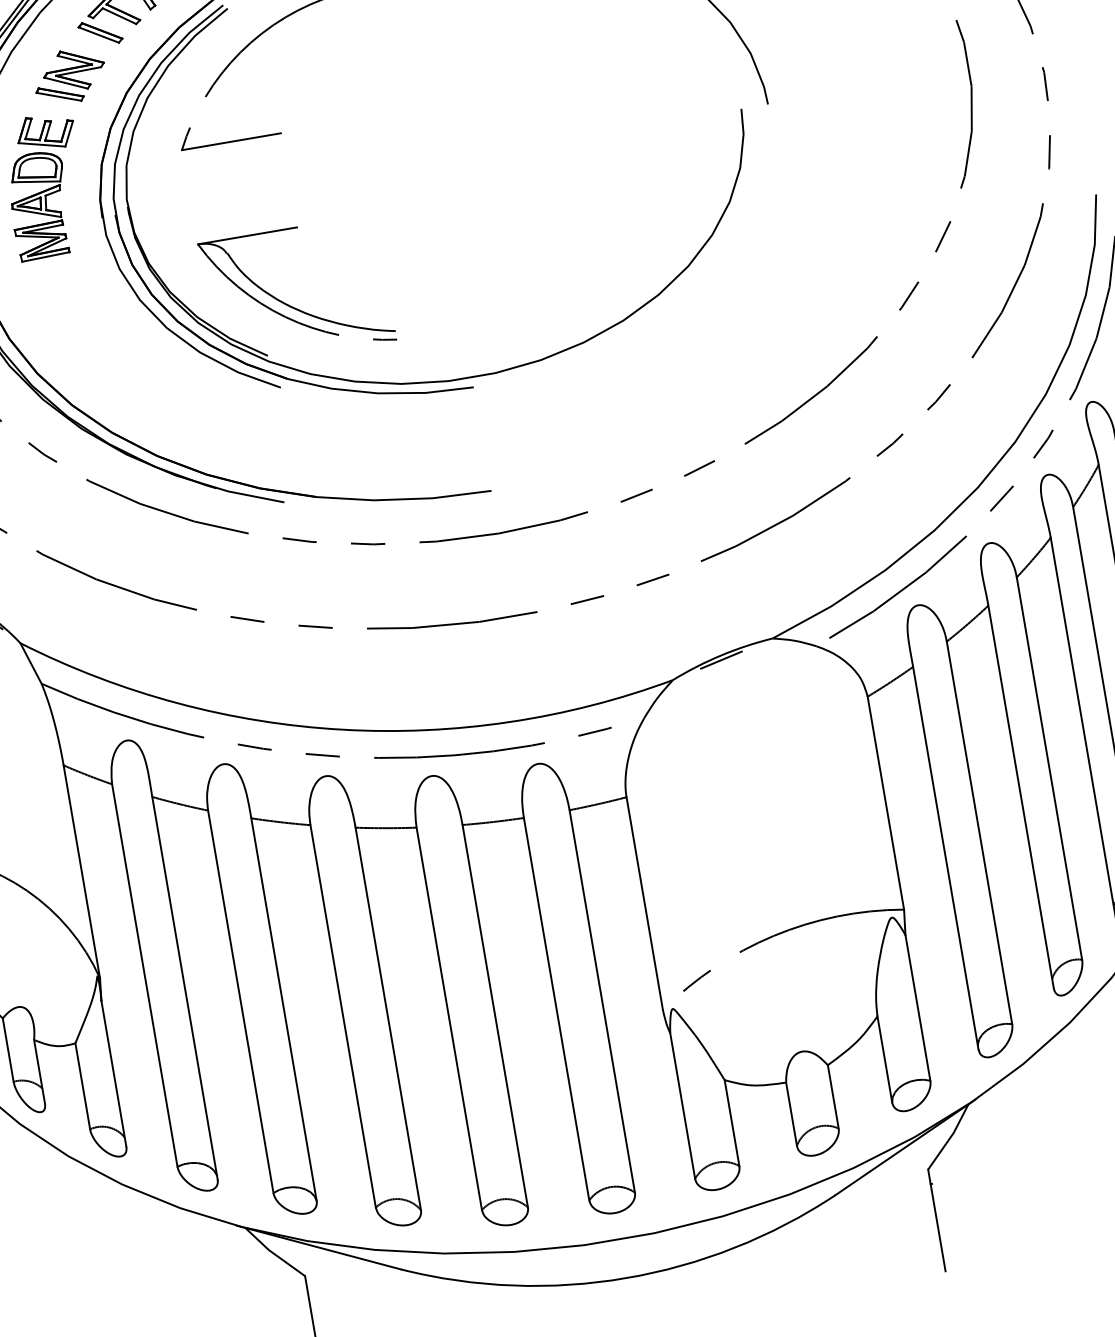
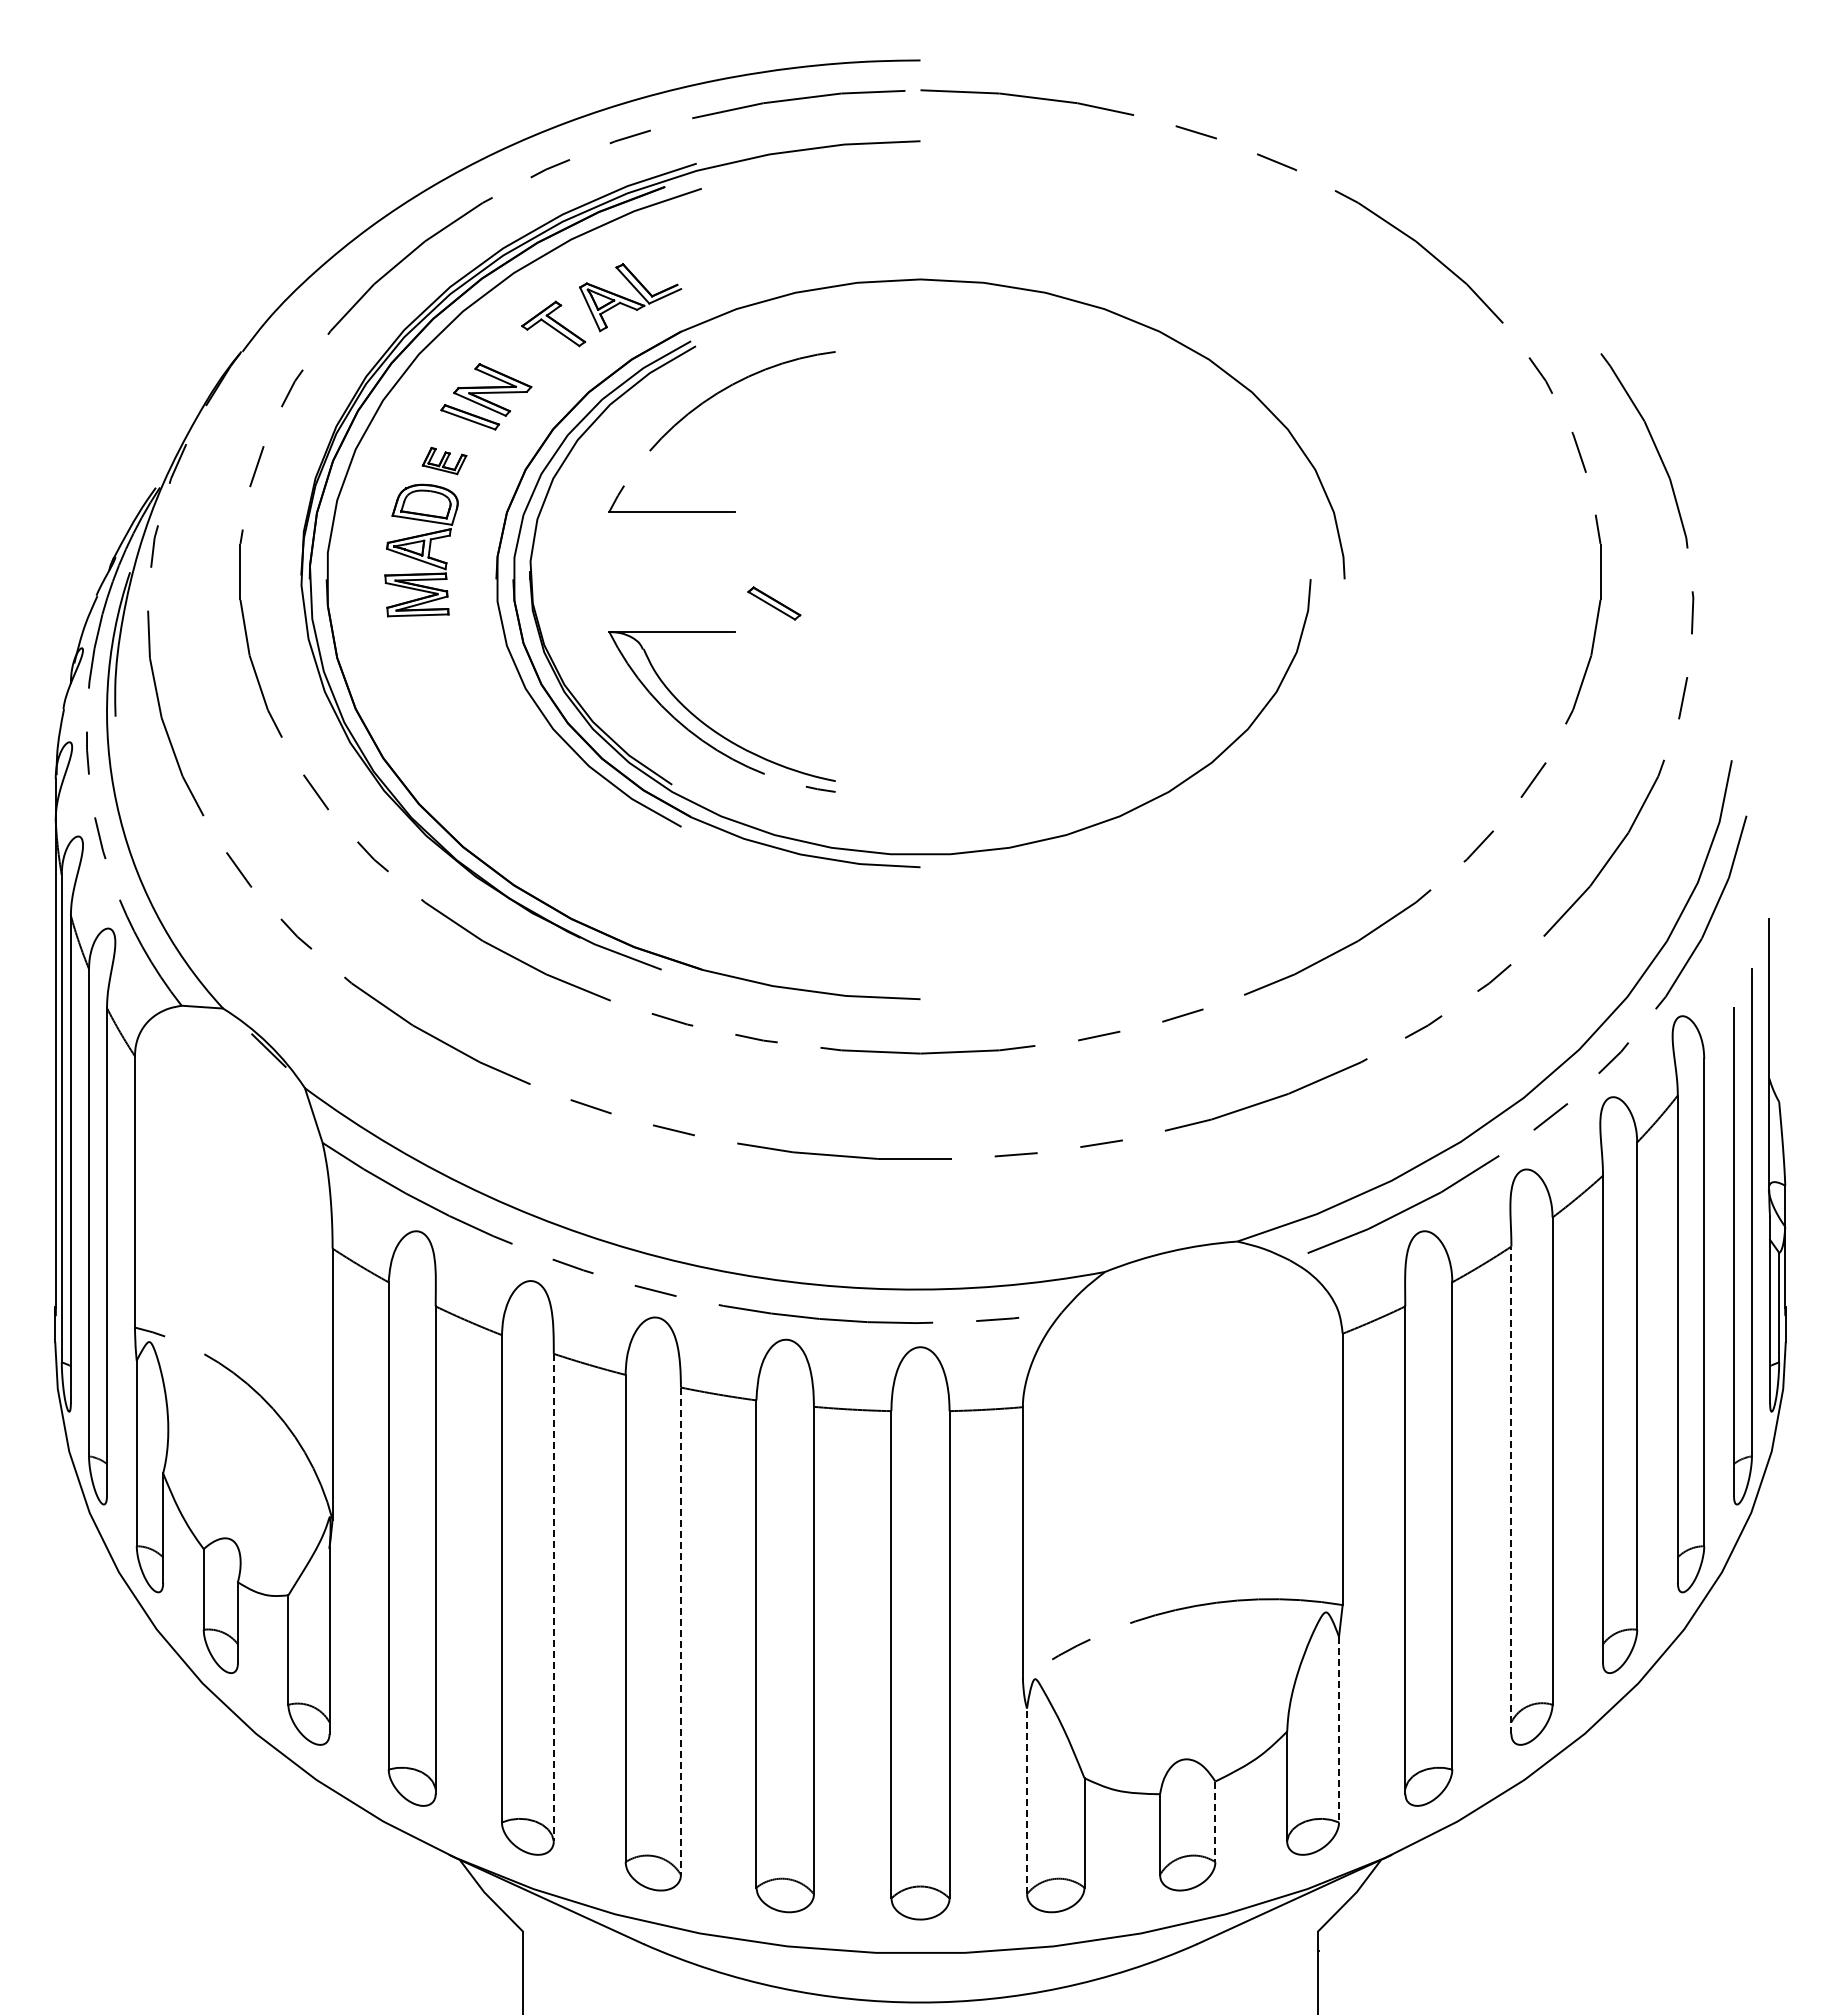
part: (100, 32) -> (774, 603), moved
part: (45, 131) -> (444, 460), size x0.6
line: (721, 660) -> (1169, 1257), removed
line: (1021, 797) -> (1511, 1490), solid -> dashed
line: (918, 1007) -> (1339, 1729), solid -> dashed
line: (283, 1009) -> (553, 1597), solid -> dashed
line: (387, 1019) -> (680, 1631), solid -> dashed
line: (833, 1097) -> (1215, 1822), solid -> dashed
line: (683, 1106) -> (1027, 1801), solid -> dashed

